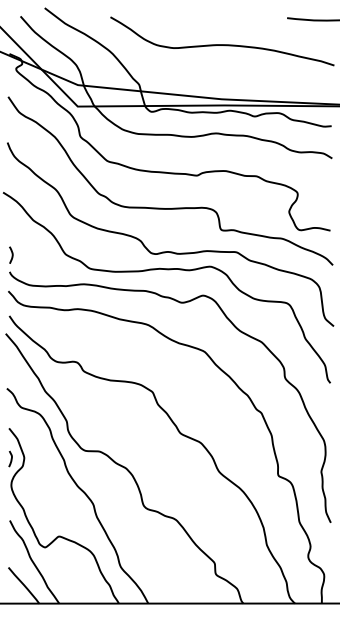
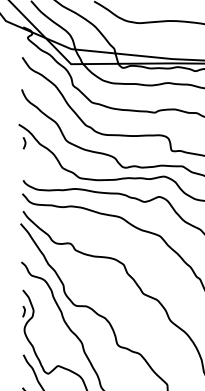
curve: (11, 254) -> (24, 142), moved

